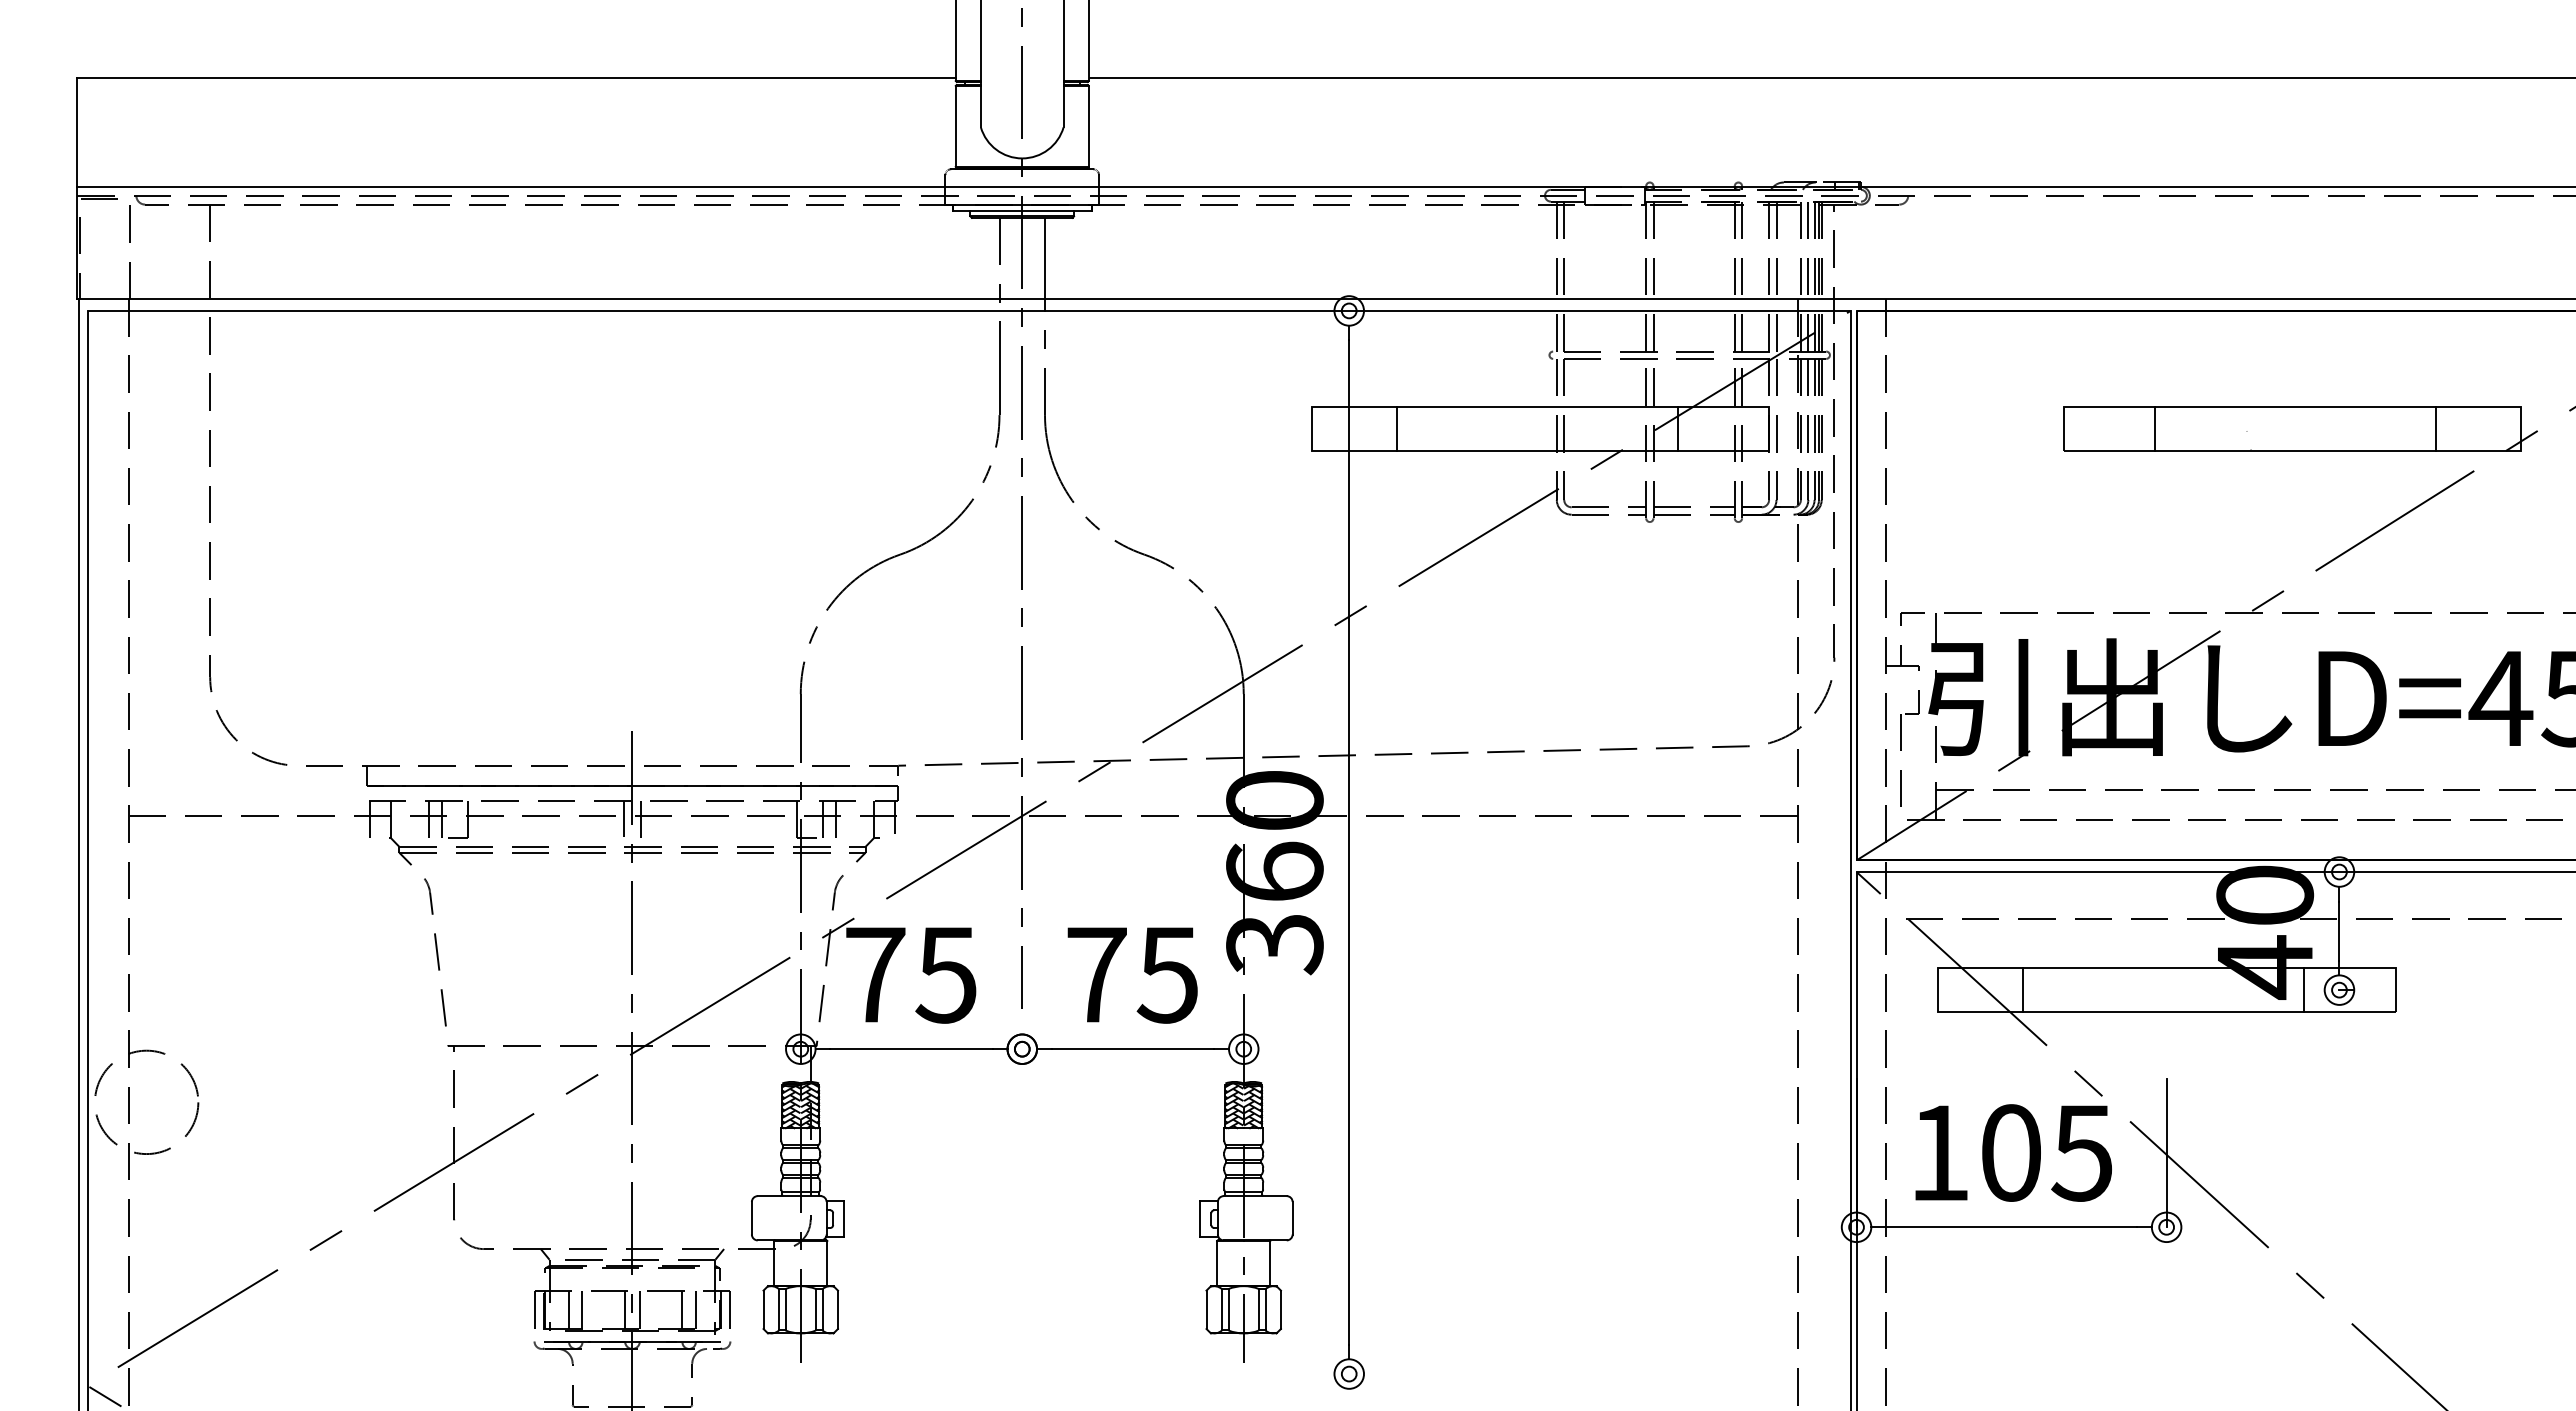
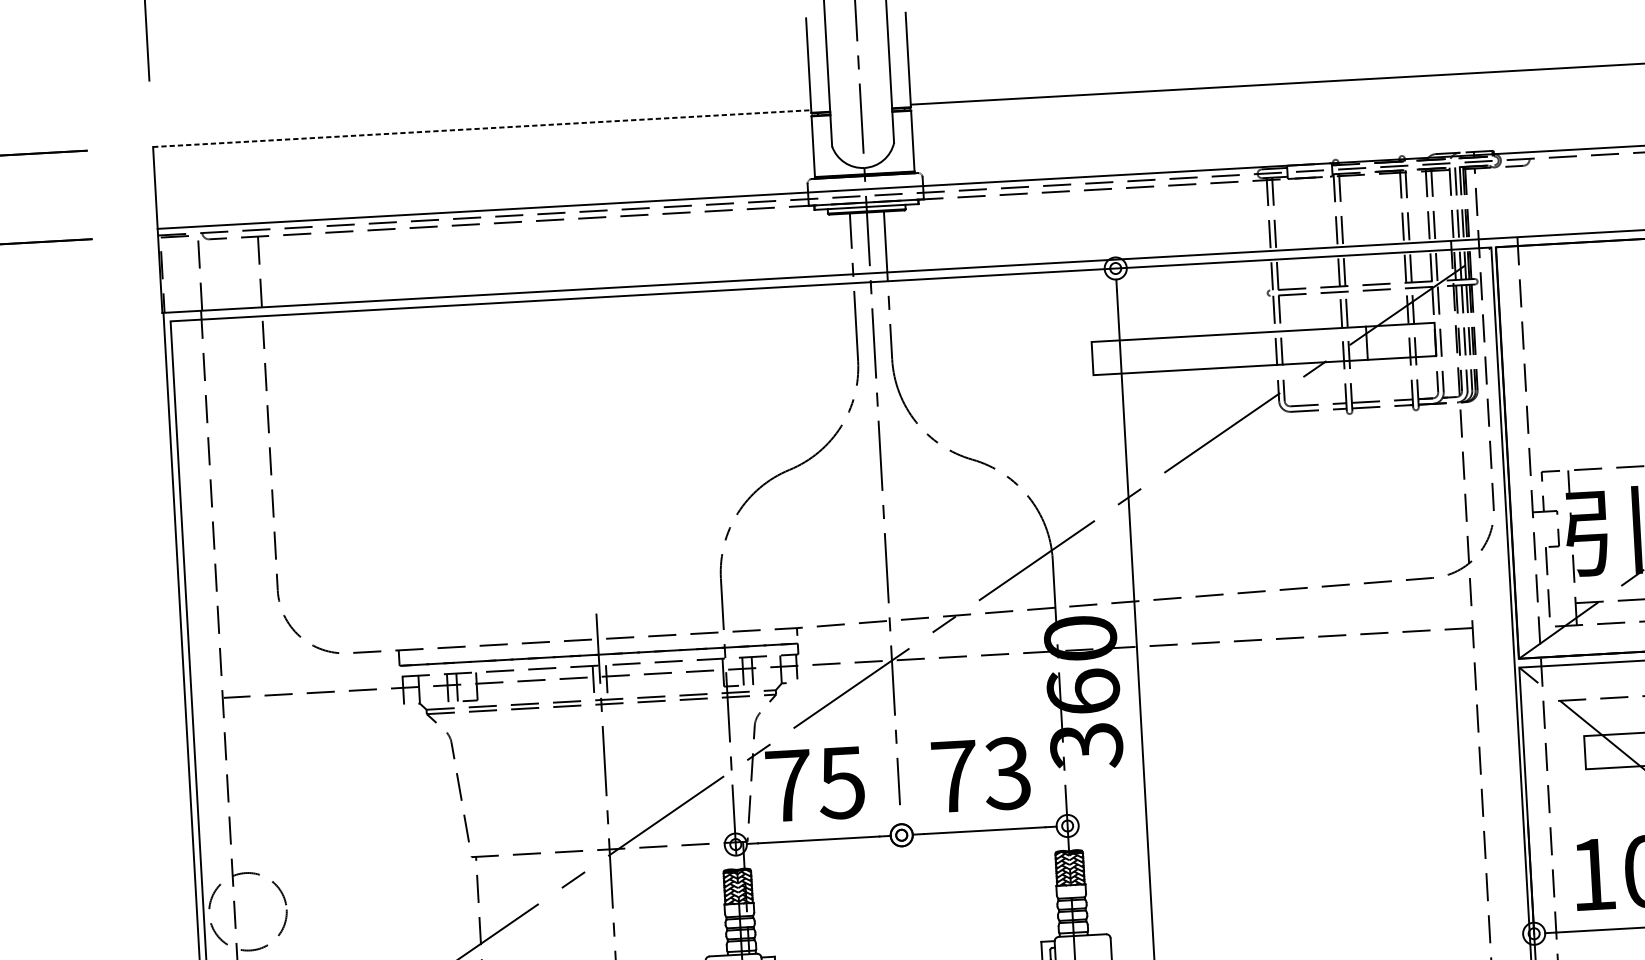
line: (517, 77) -> (482, 128), solid -> dashed
line: (1397, 428) -> (1156, 354), removed
text: (1166, 974) -> (1006, 773), 75 -> 73

